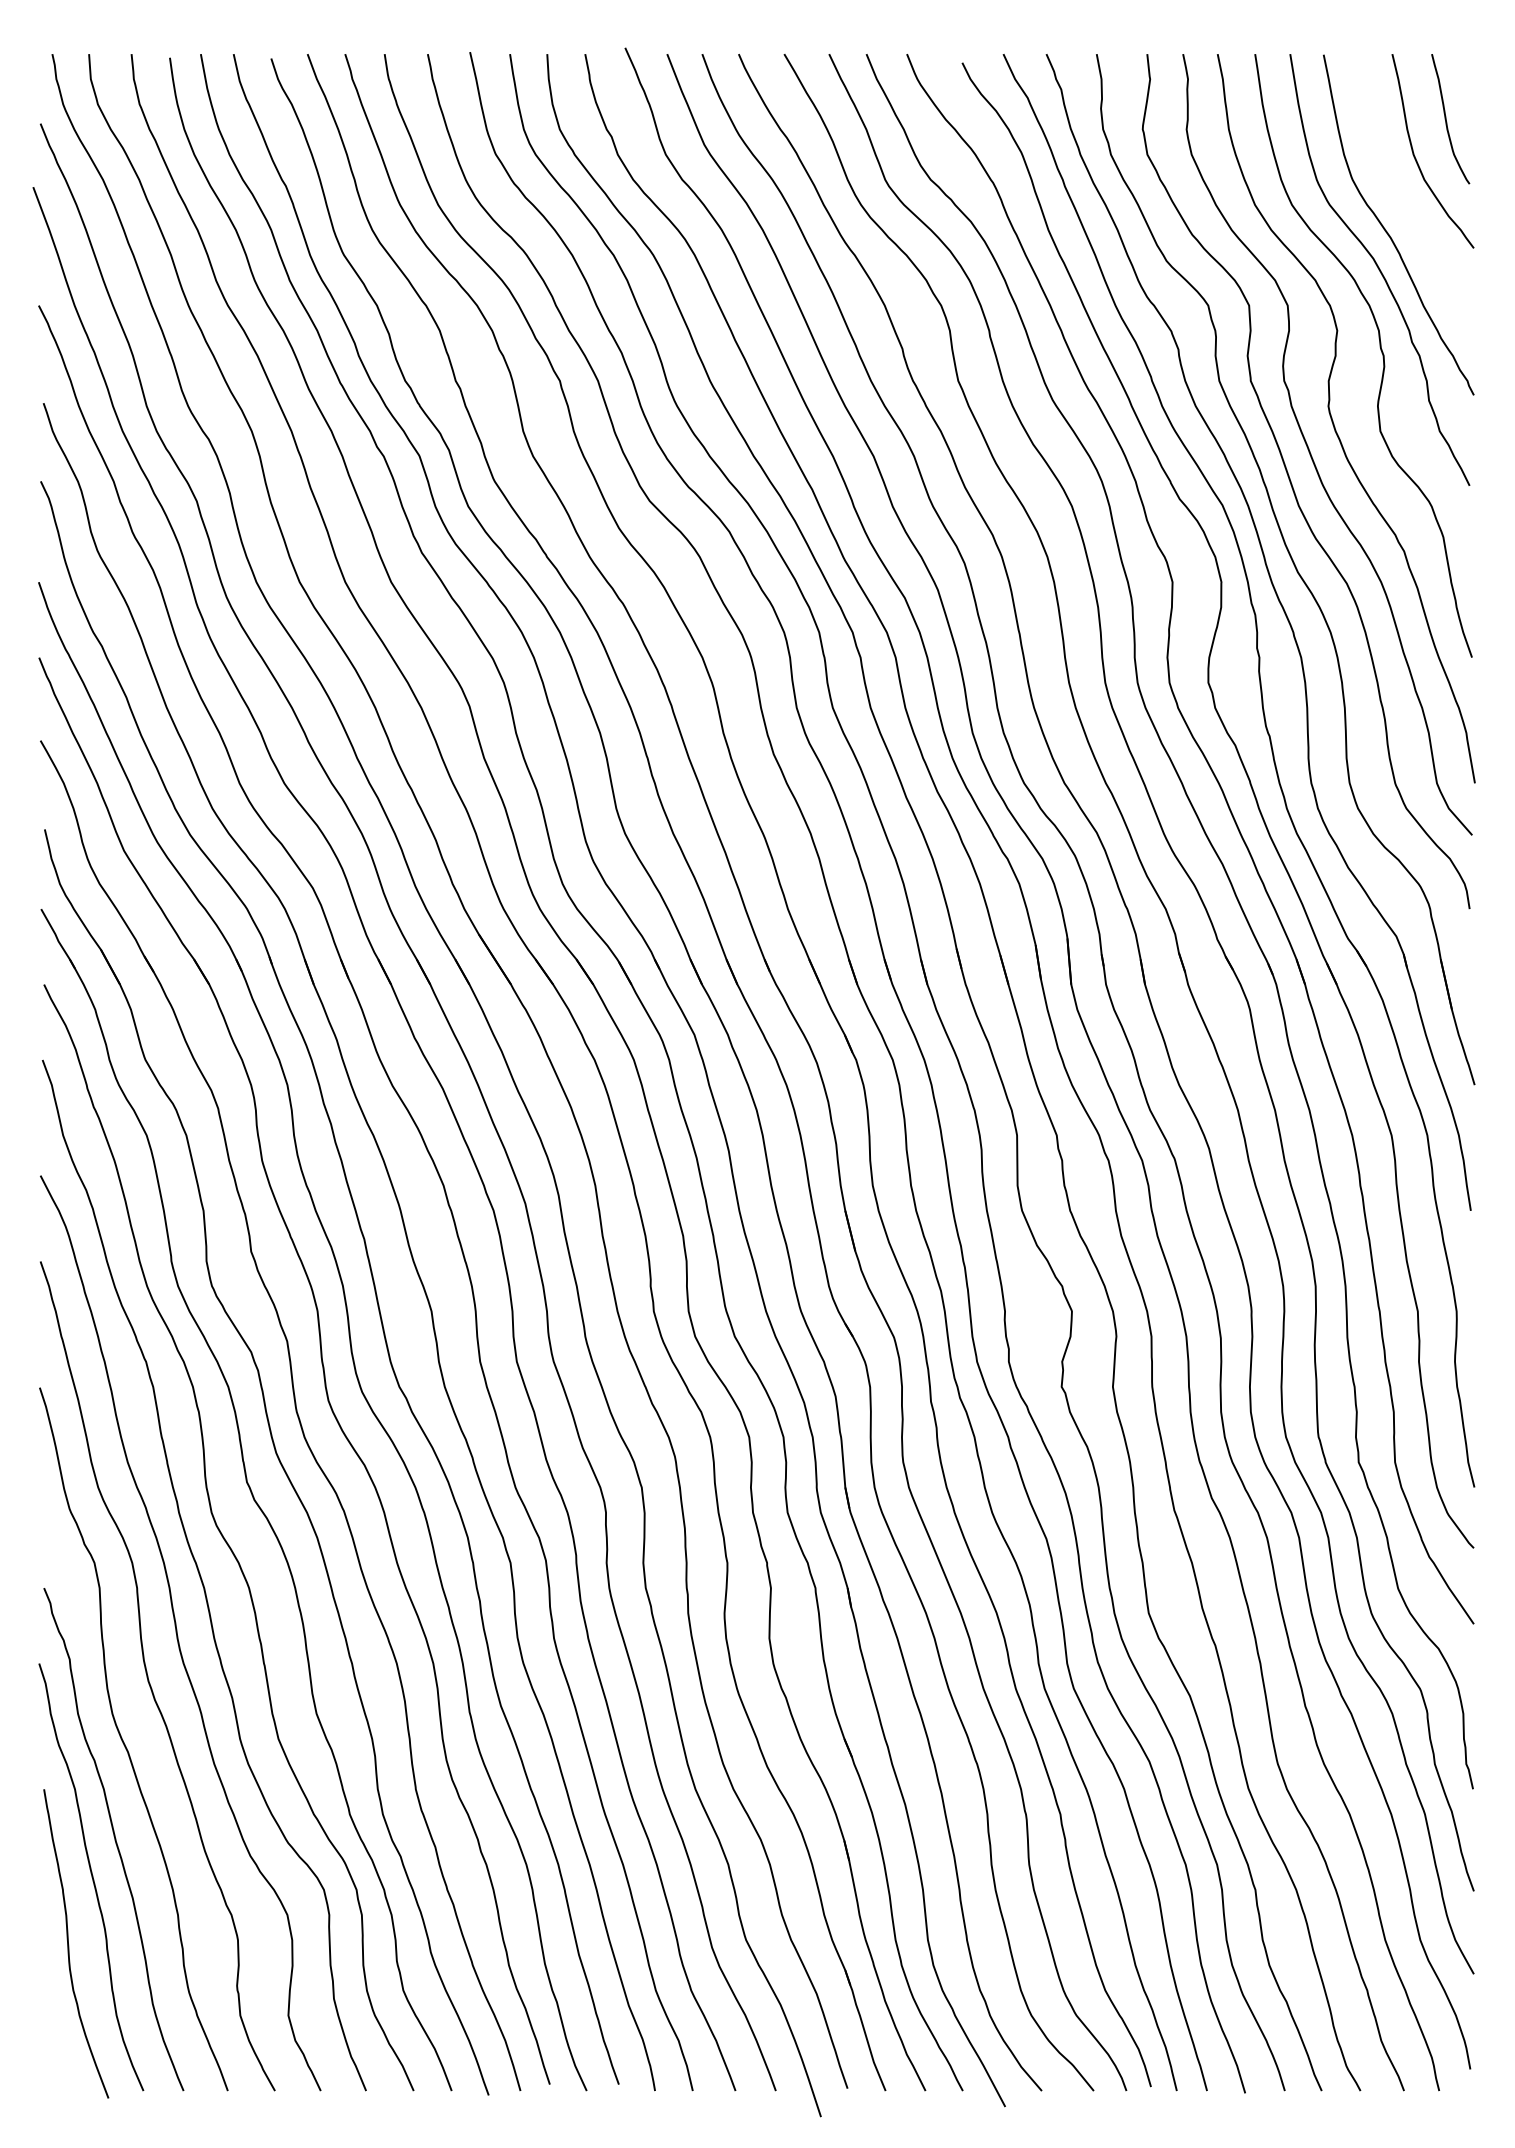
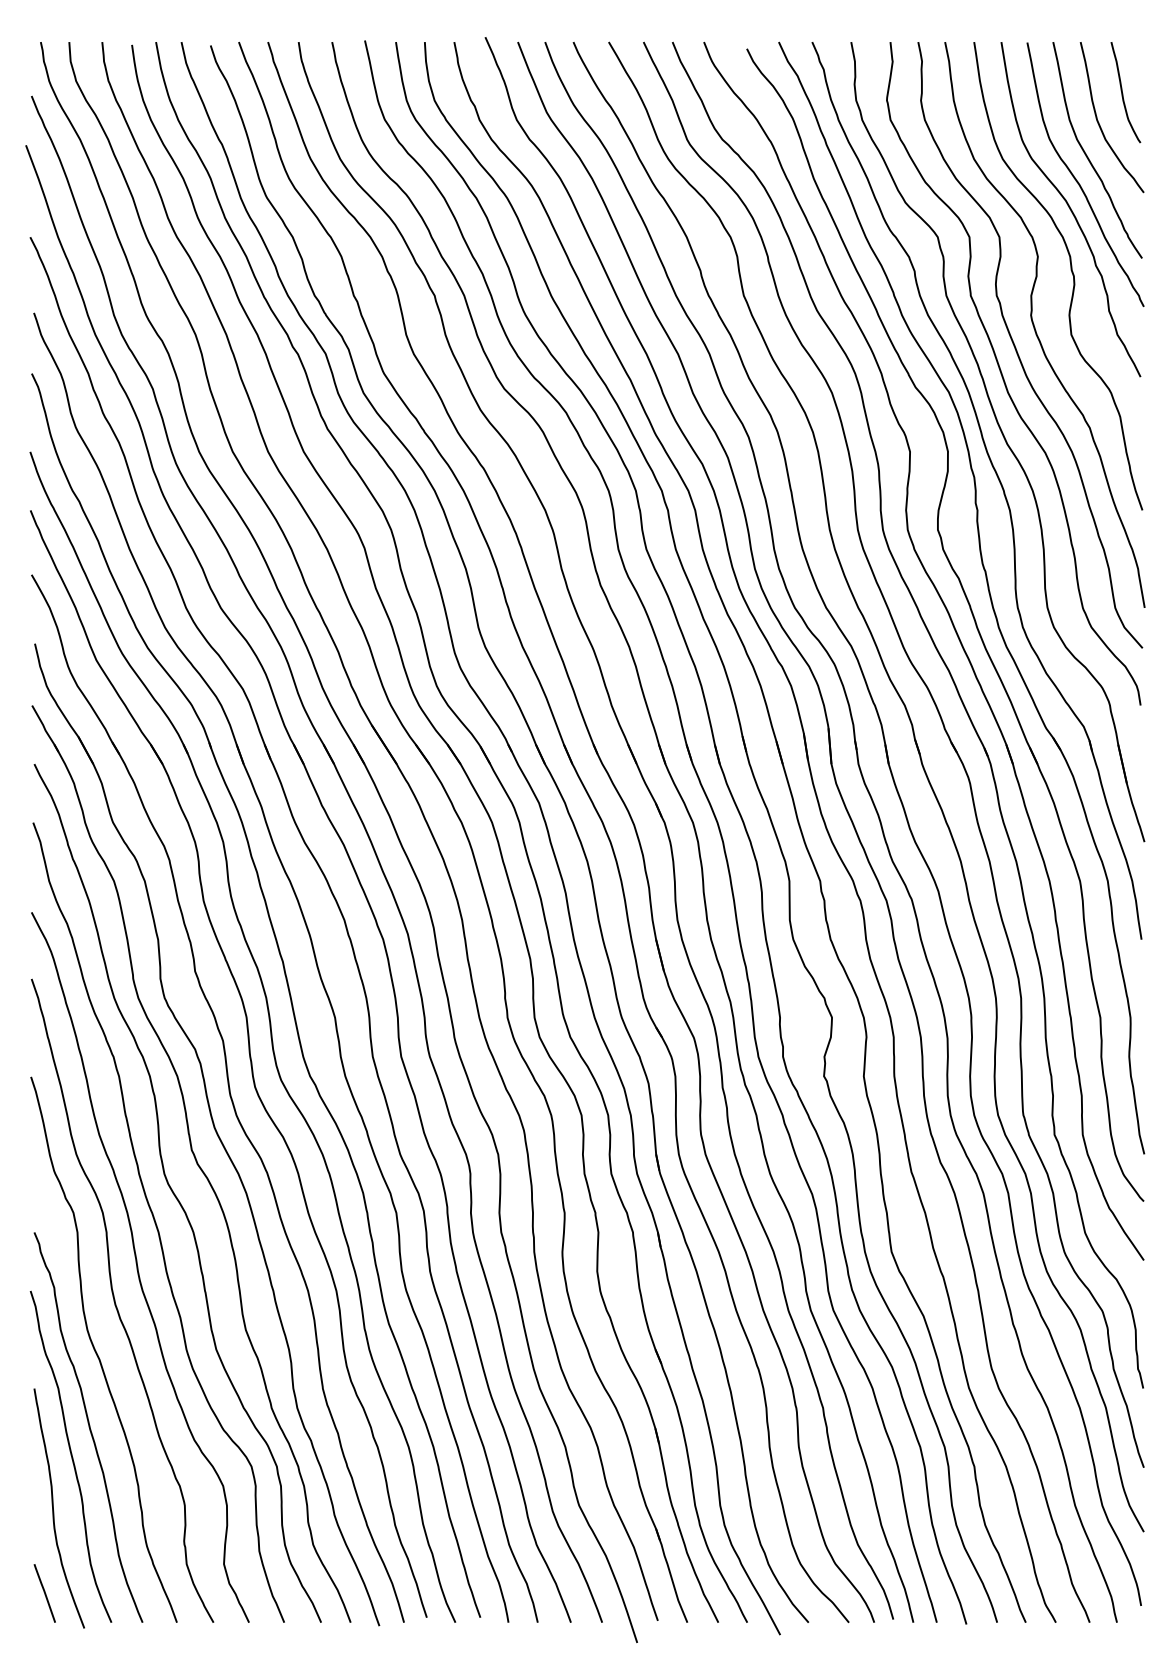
curve: (1400, 199) -> (1086, 154), added
line: (57, 2053) -> (44, 1593), added

